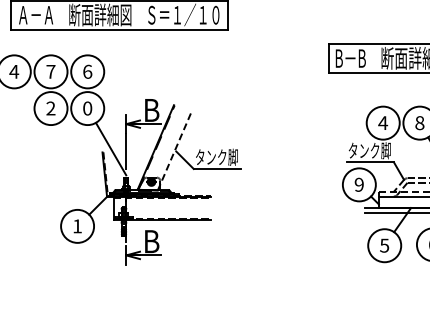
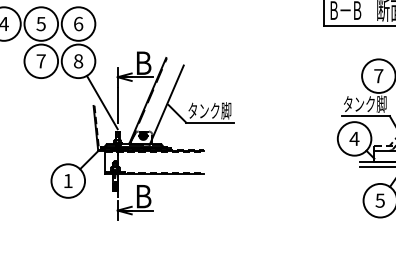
text: (50, 71) -> (40, 23), 7 -> 5
text: (50, 108) -> (40, 61), 2 -> 7
text: (87, 108) -> (78, 61), 0 -> 8
text: (383, 122) -> (379, 75), 4 -> 7
line: (174, 151) -> (166, 104), dashed -> solid
text: (359, 184) -> (354, 138), 9 -> 4

